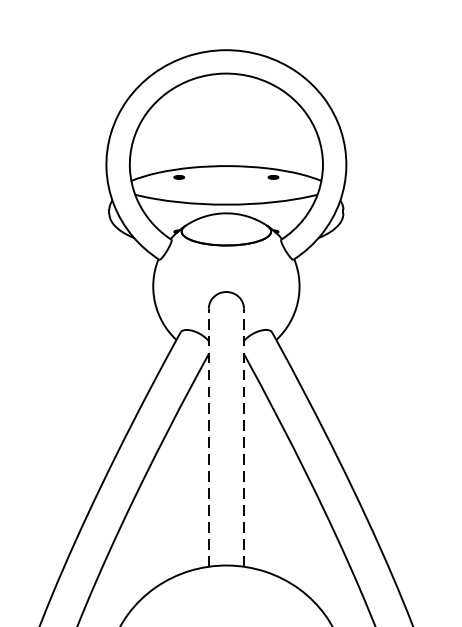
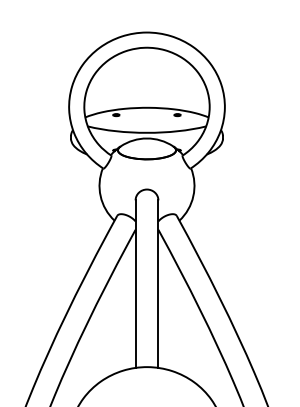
line: (208, 438) -> (135, 284), dashed -> solid
line: (244, 438) -> (158, 284), dashed -> solid

